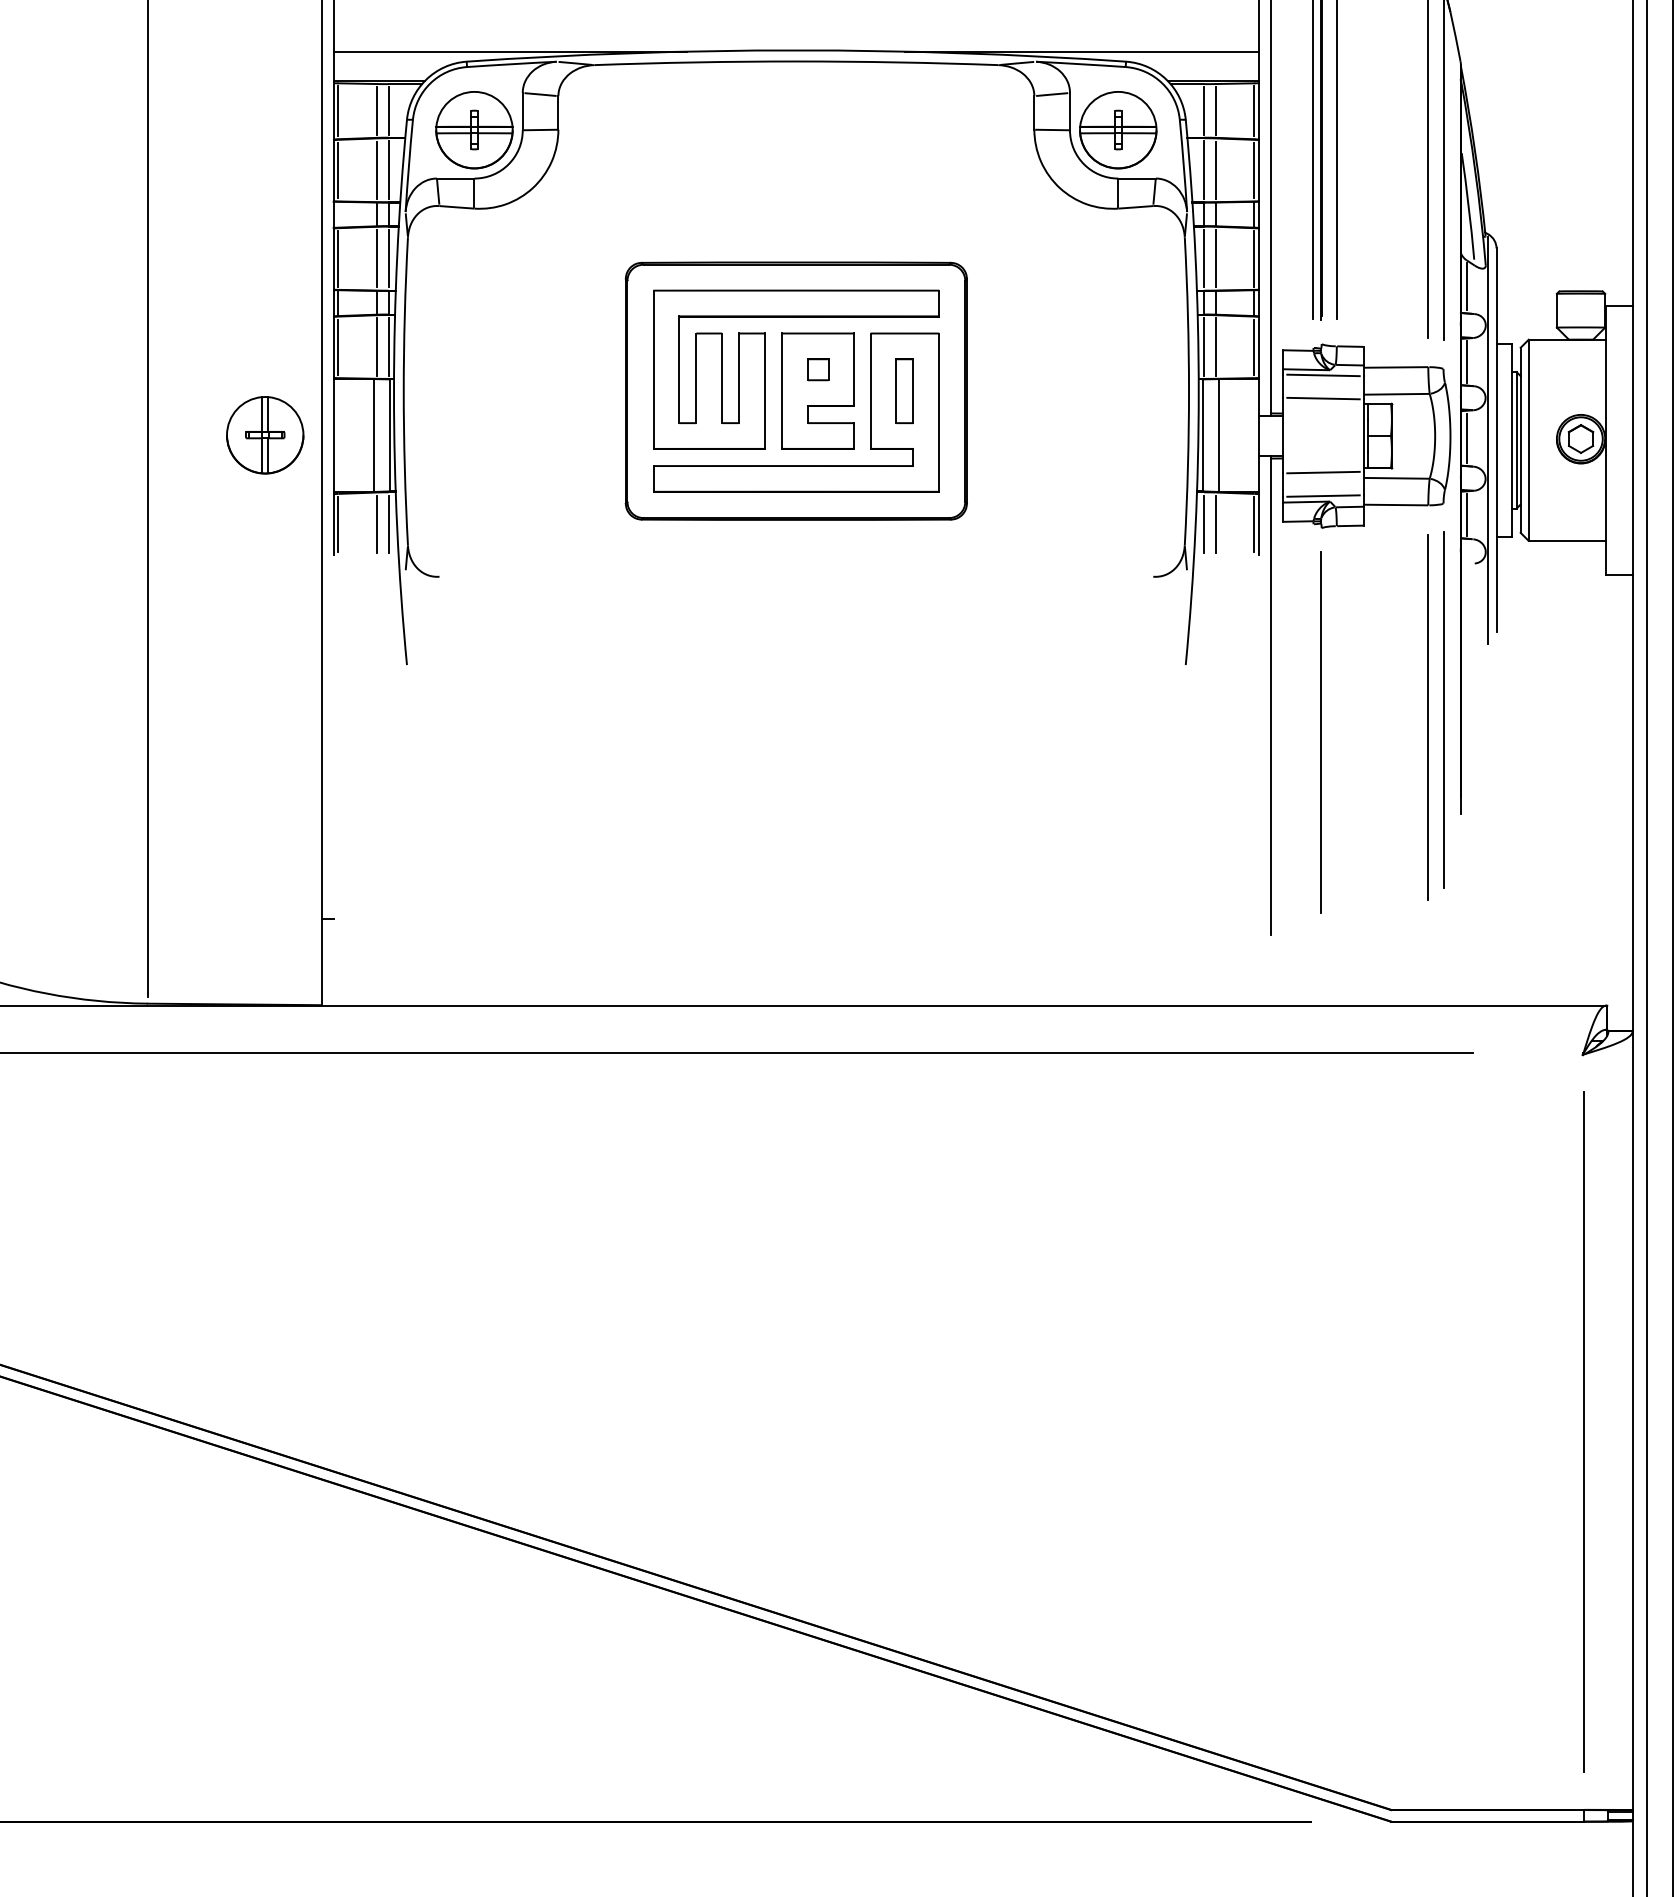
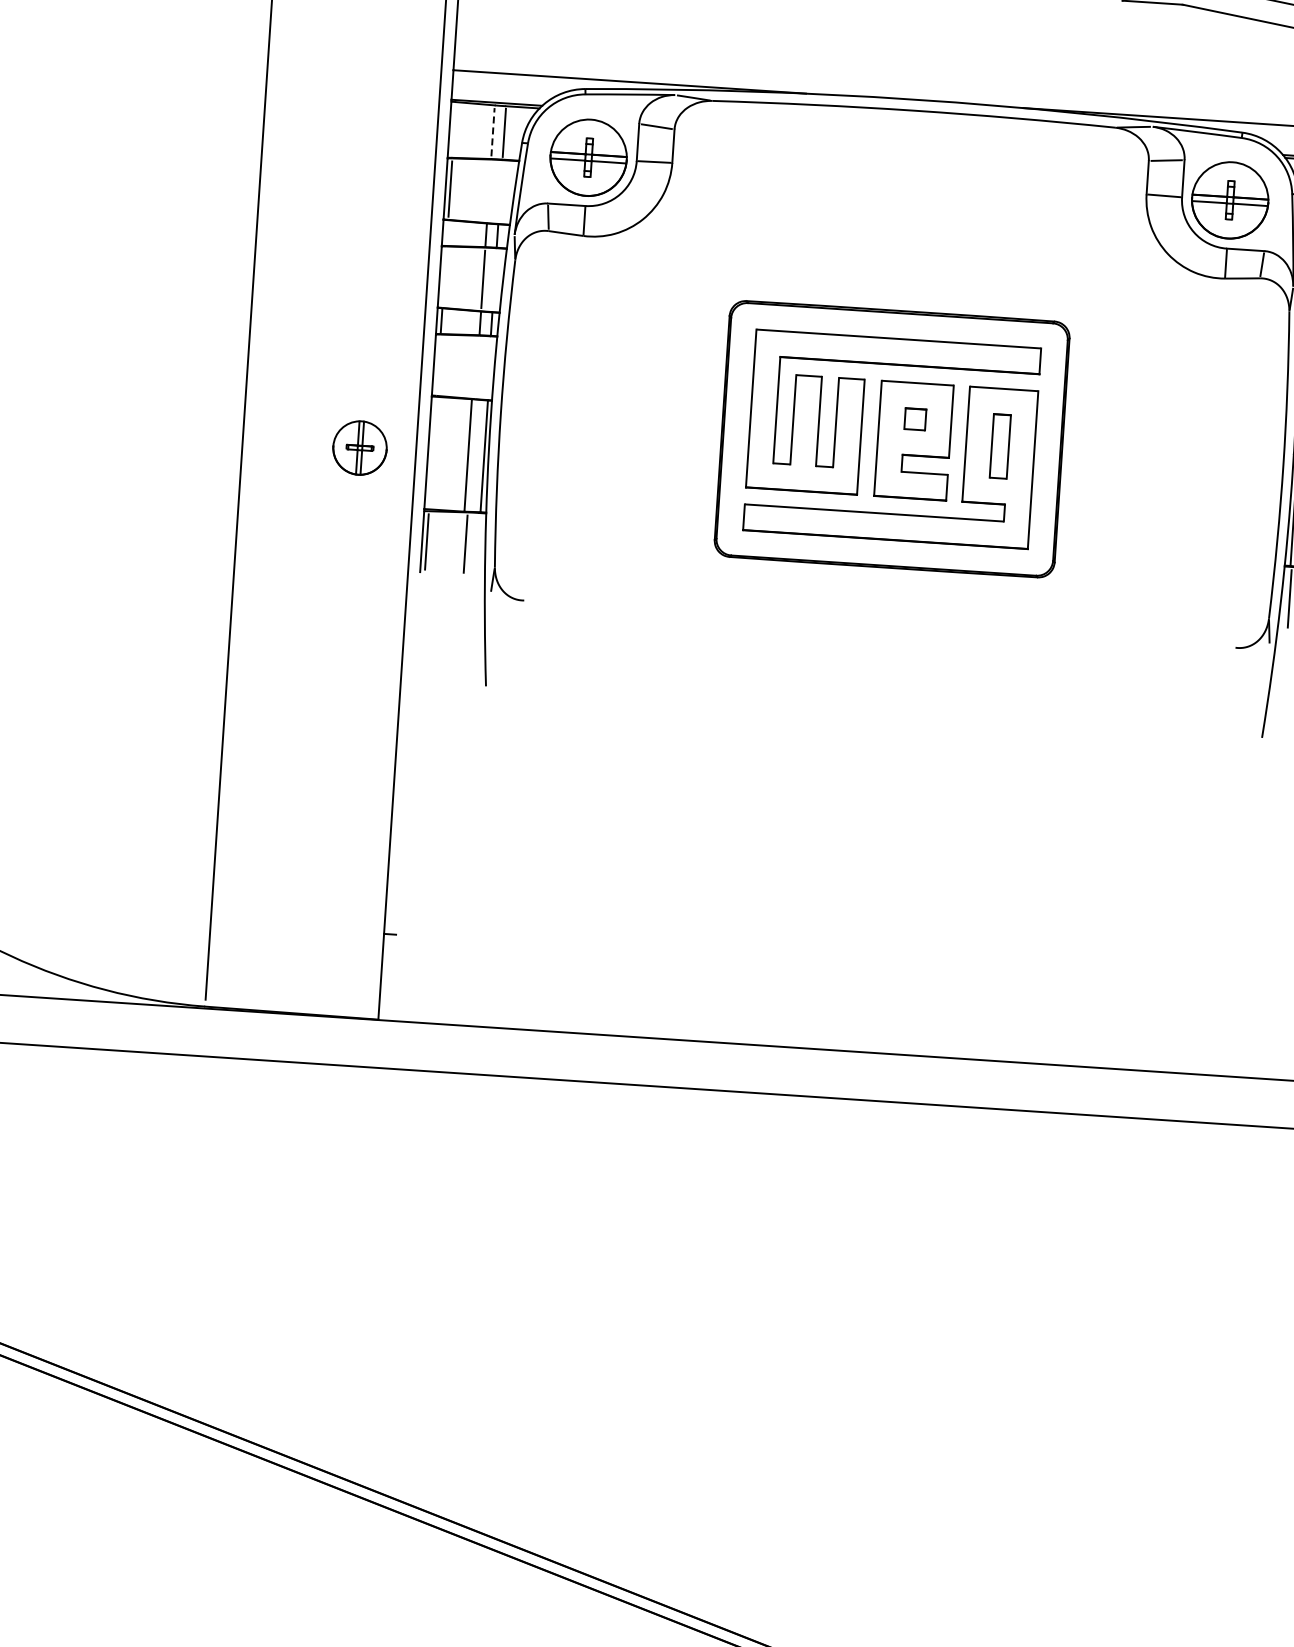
line: (377, 110) -> (493, 131), solid -> dashed
line: (338, 111) -> (454, 130), removed
line: (377, 169) -> (489, 190), removed
line: (388, 170) -> (500, 192), removed
line: (338, 258) -> (444, 276), removed
line: (388, 258) -> (494, 279), removed
line: (377, 346) -> (477, 366), removed
line: (388, 346) -> (488, 367), removed
line: (338, 347) -> (438, 365), removed
part: (265, 435) -> (360, 448), size x0.7
line: (388, 524) -> (476, 545), removed

